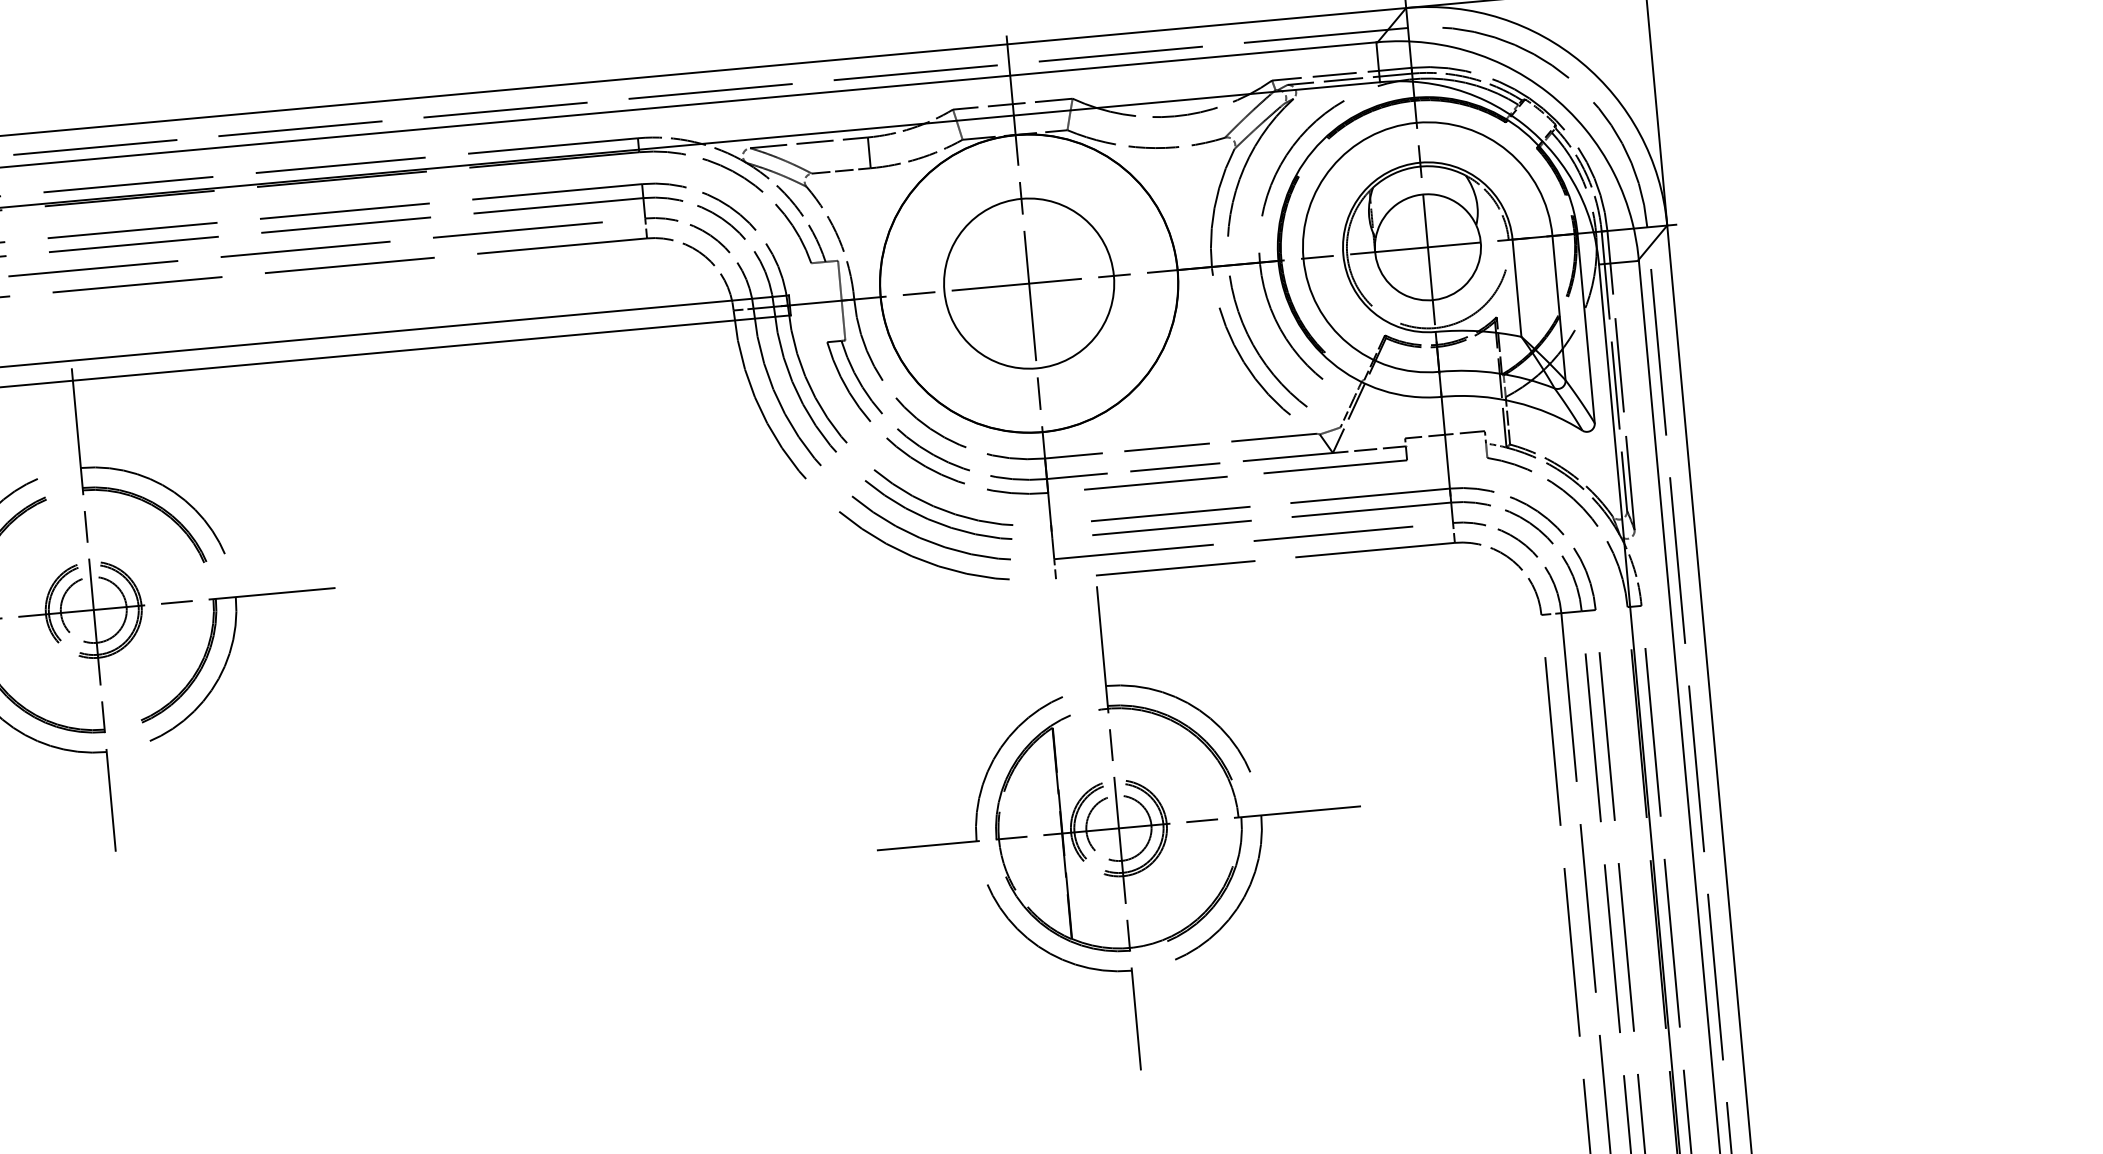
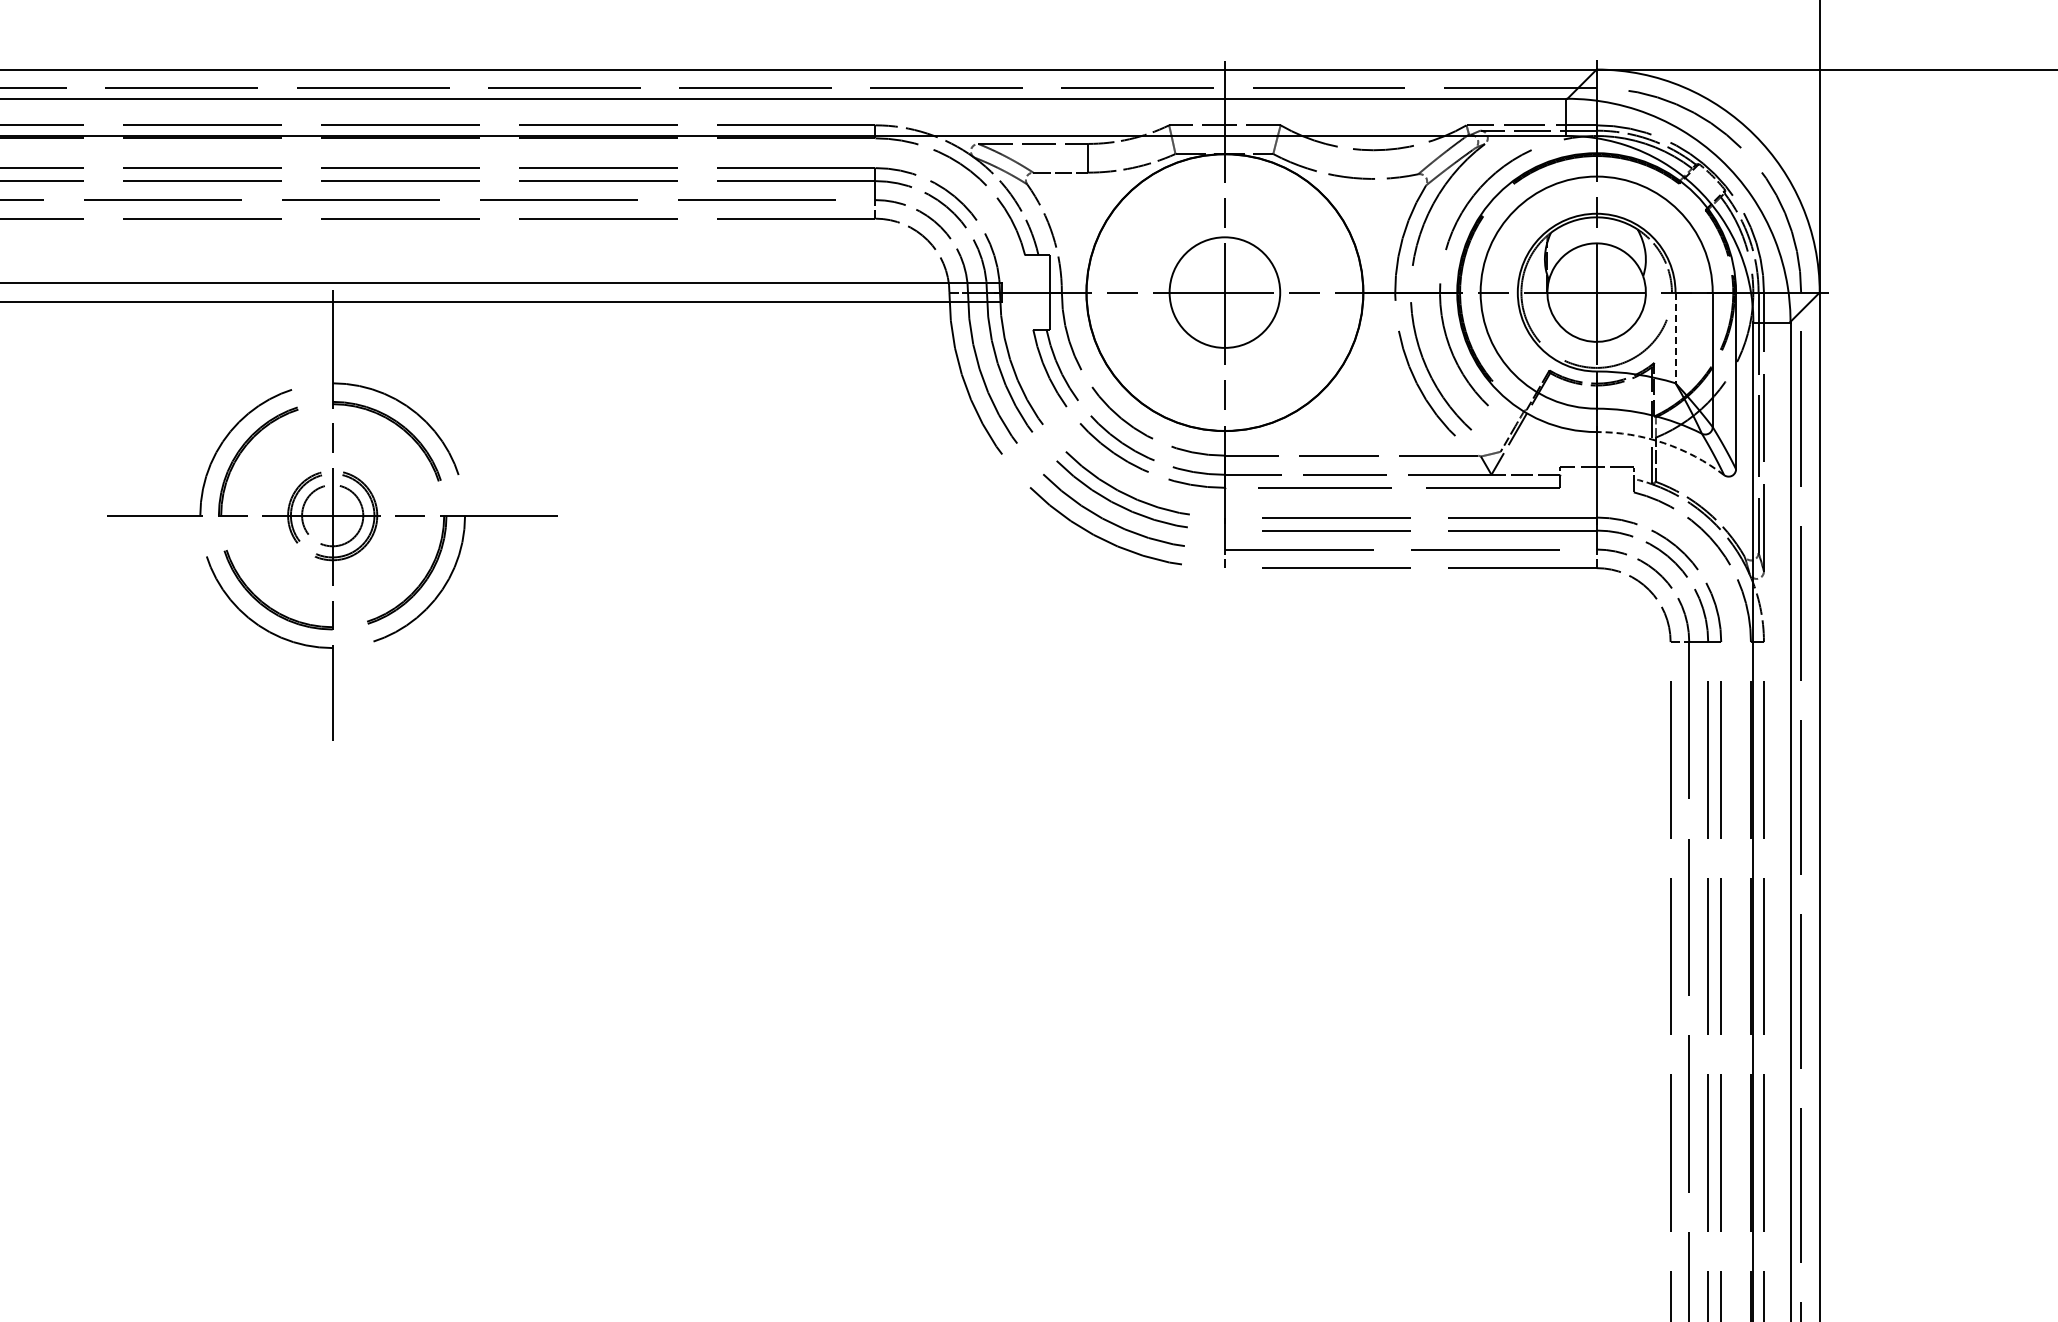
circle: (1028, 283) -> (1224, 292), size x0.7
line: (1517, 288) -> (1675, 338), solid -> dashed
arc: (1514, 402) -> (1663, 443), solid -> dashed
part: (1118, 828) -> (1261, 803), removed

